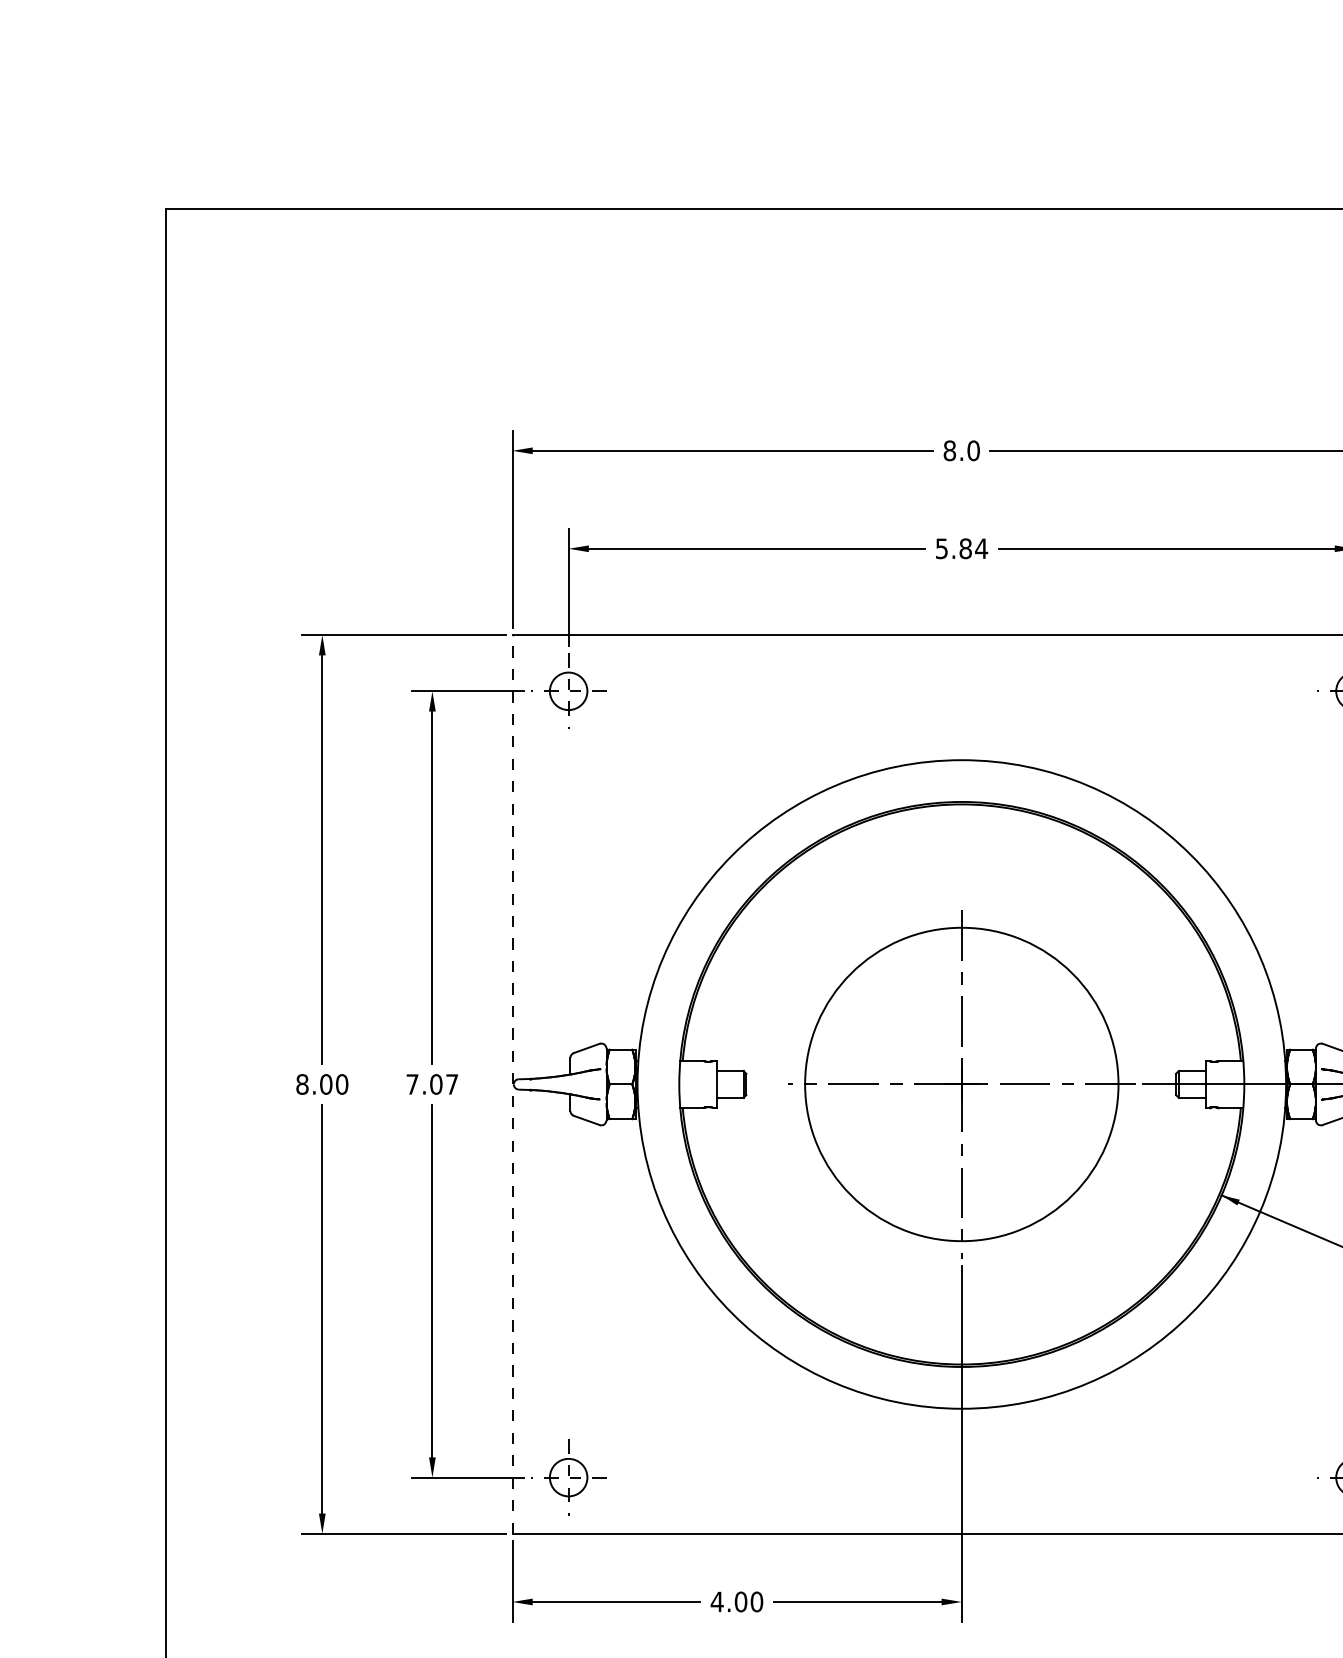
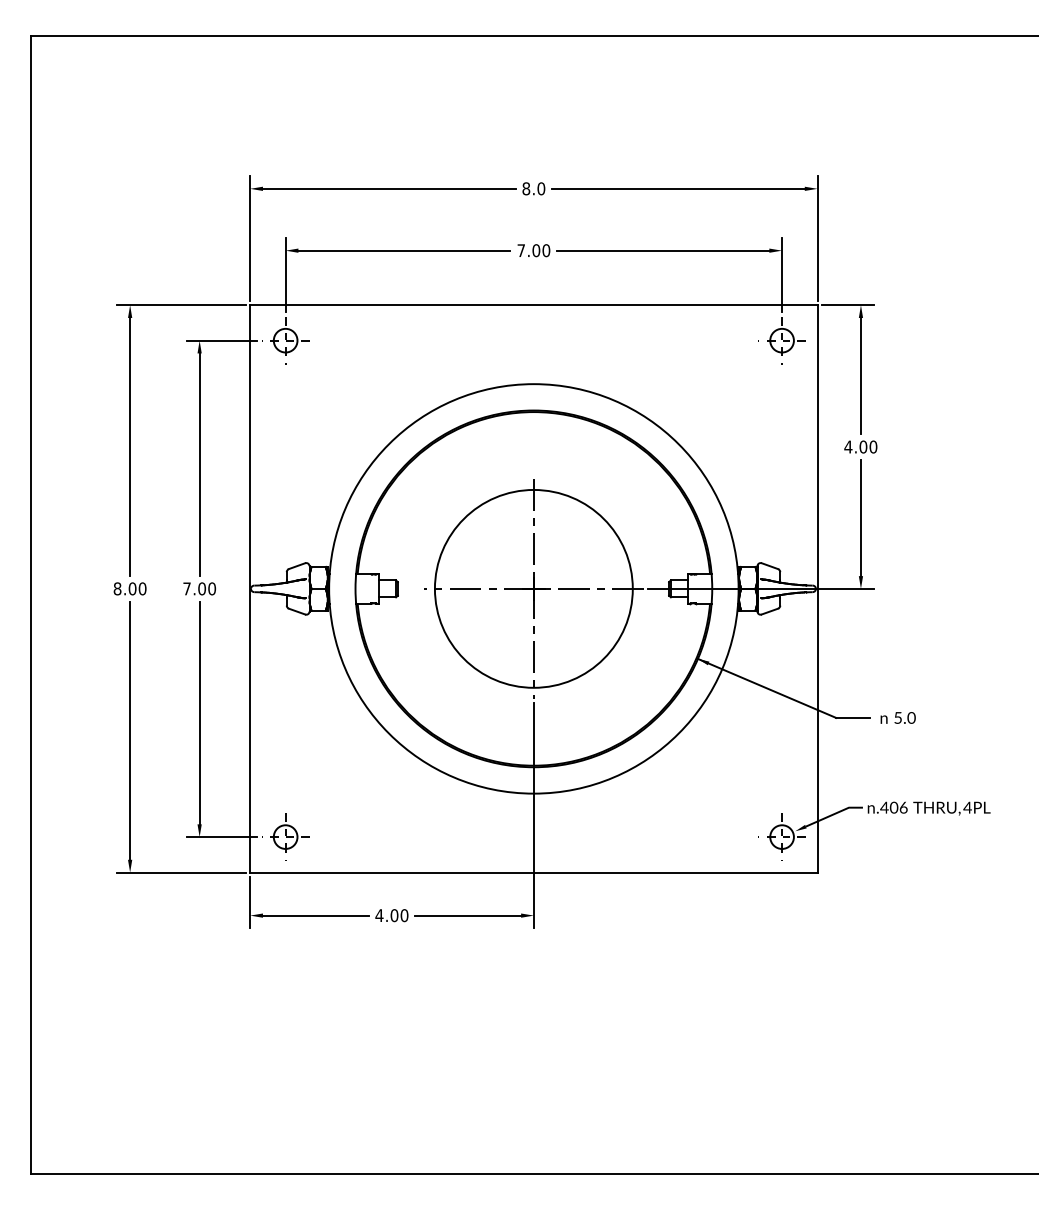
text: (961, 548) -> (533, 250), 5.84 -> 7.00
text: (452, 1083) -> (212, 588), 7.07 -> 7.00
line: (512, 1083) -> (250, 588), dashed -> solid

